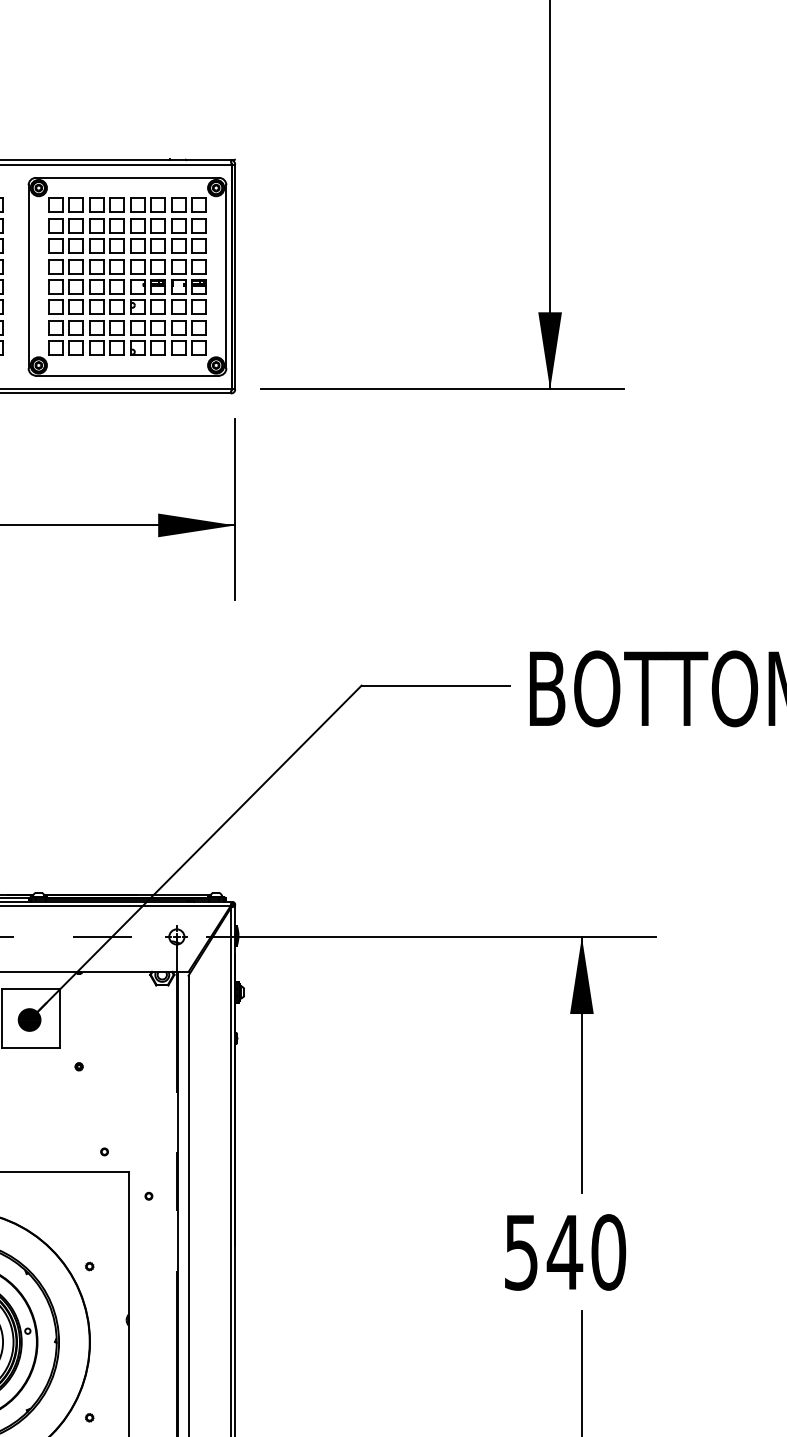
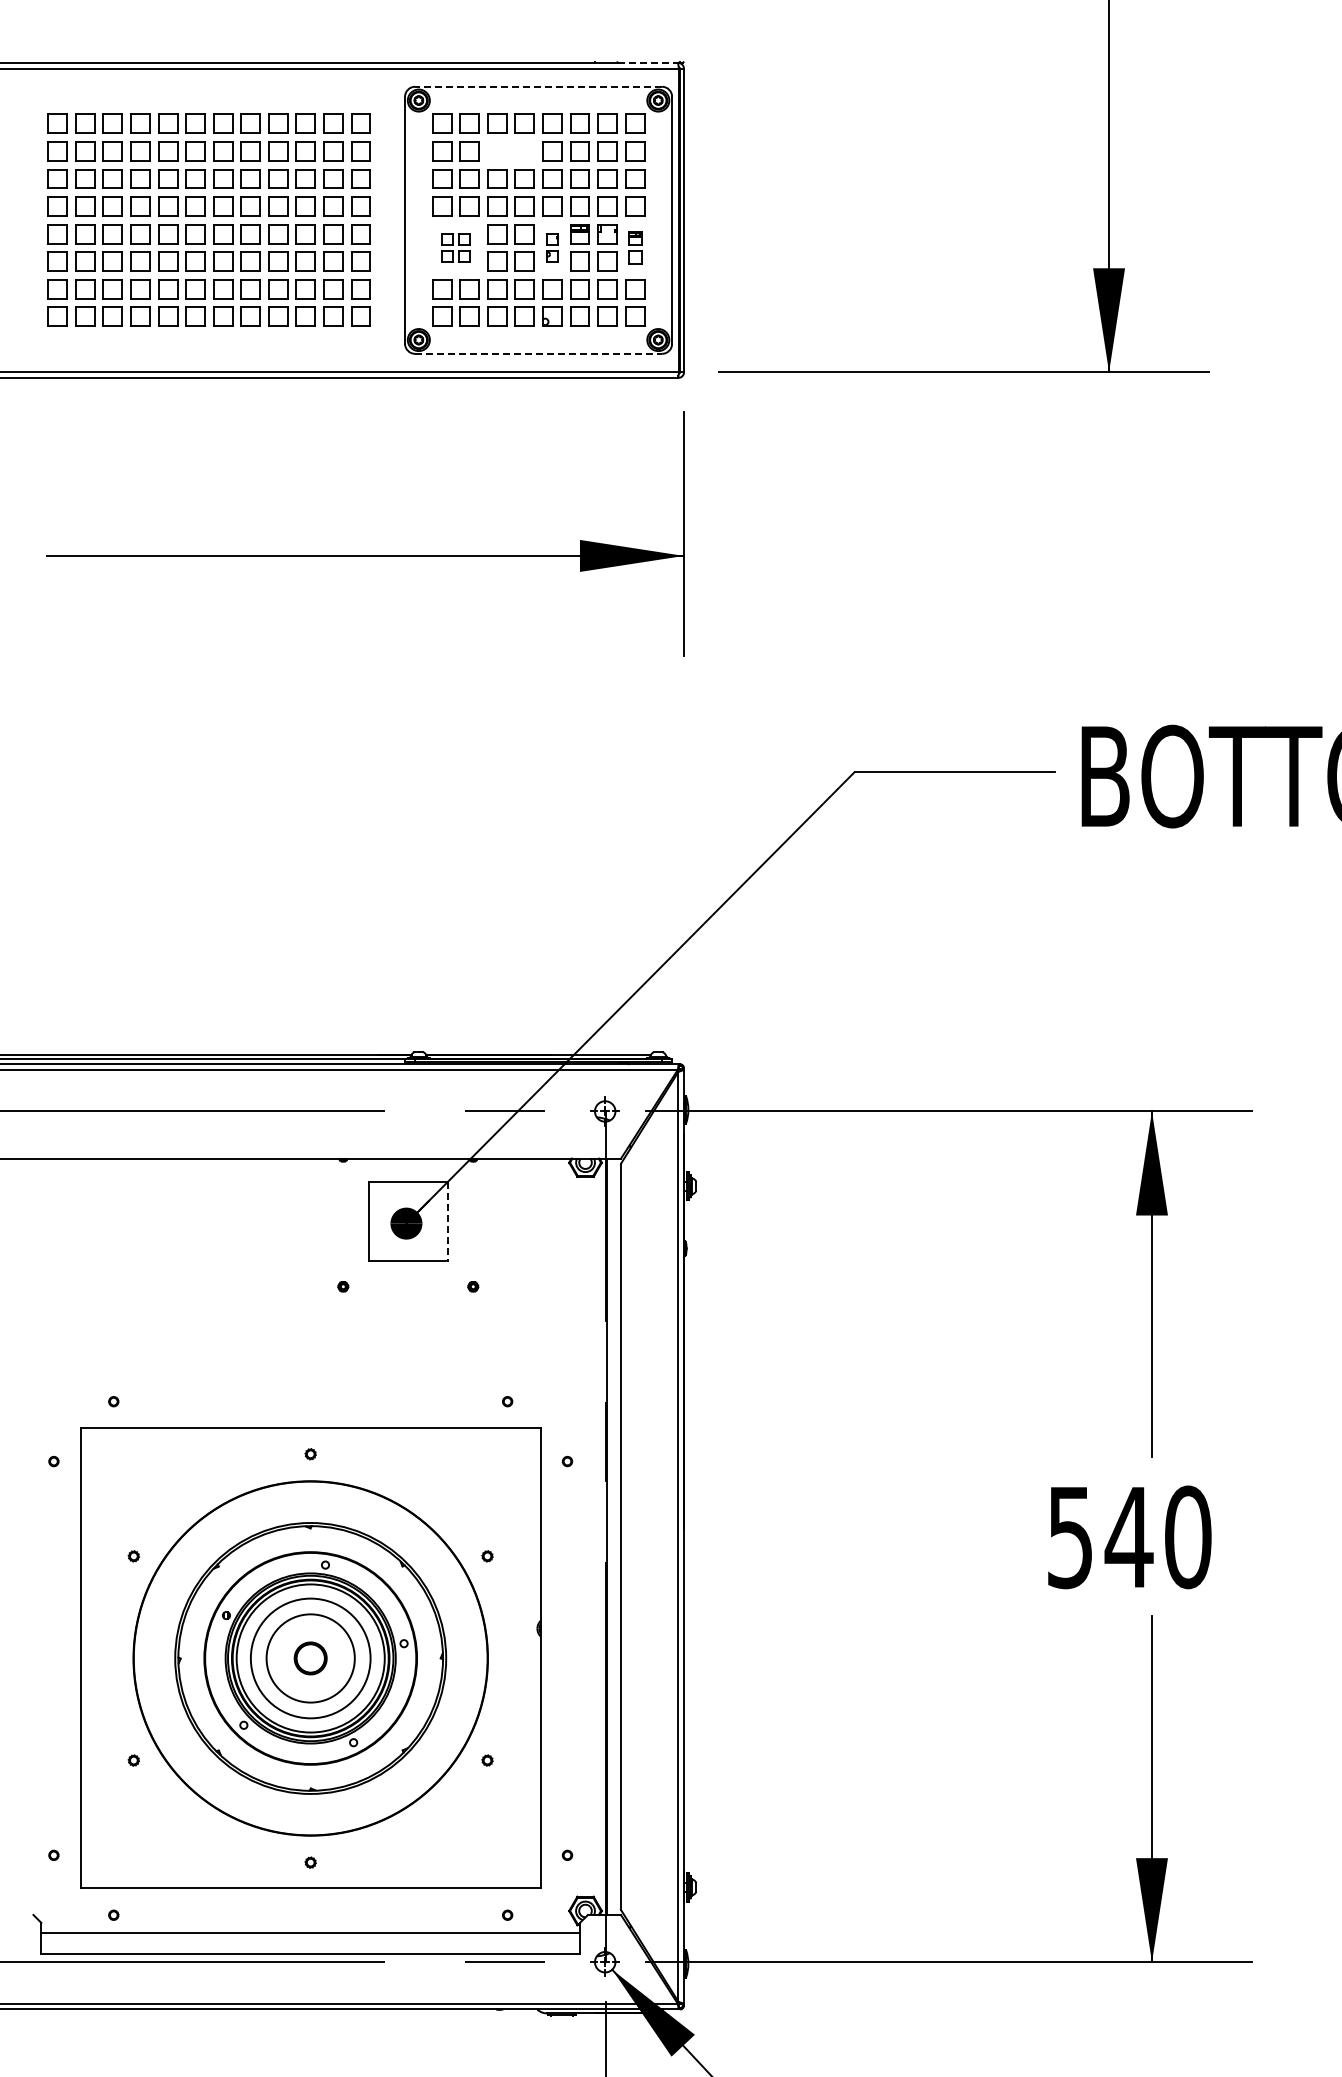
line: (209, 159) -> (649, 62), solid -> dashed
line: (127, 177) -> (538, 86), solid -> dashed
part: (106, 225) -> (510, 151), removed
part: (65, 296) -> (455, 247), size x0.6
part: (137, 296) -> (552, 247), size x0.6
part: (199, 296) -> (635, 247), size x0.7
line: (127, 375) -> (538, 353), solid -> dashed
line: (60, 1019) -> (447, 1222), solid -> dashed

